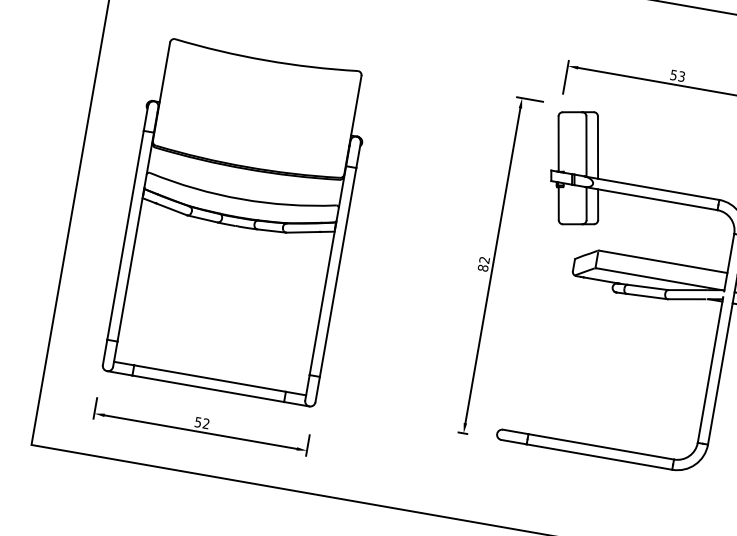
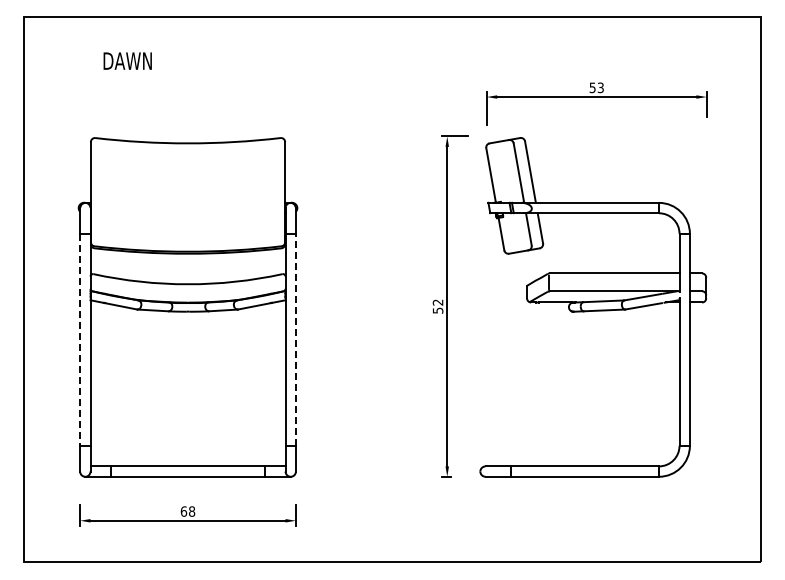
line: (125, 236) -> (80, 340), solid -> dashed
text: (482, 267) -> (437, 310), 82 -> 52
line: (337, 272) -> (295, 339), solid -> dashed
text: (201, 422) -> (187, 511), 52 -> 68

